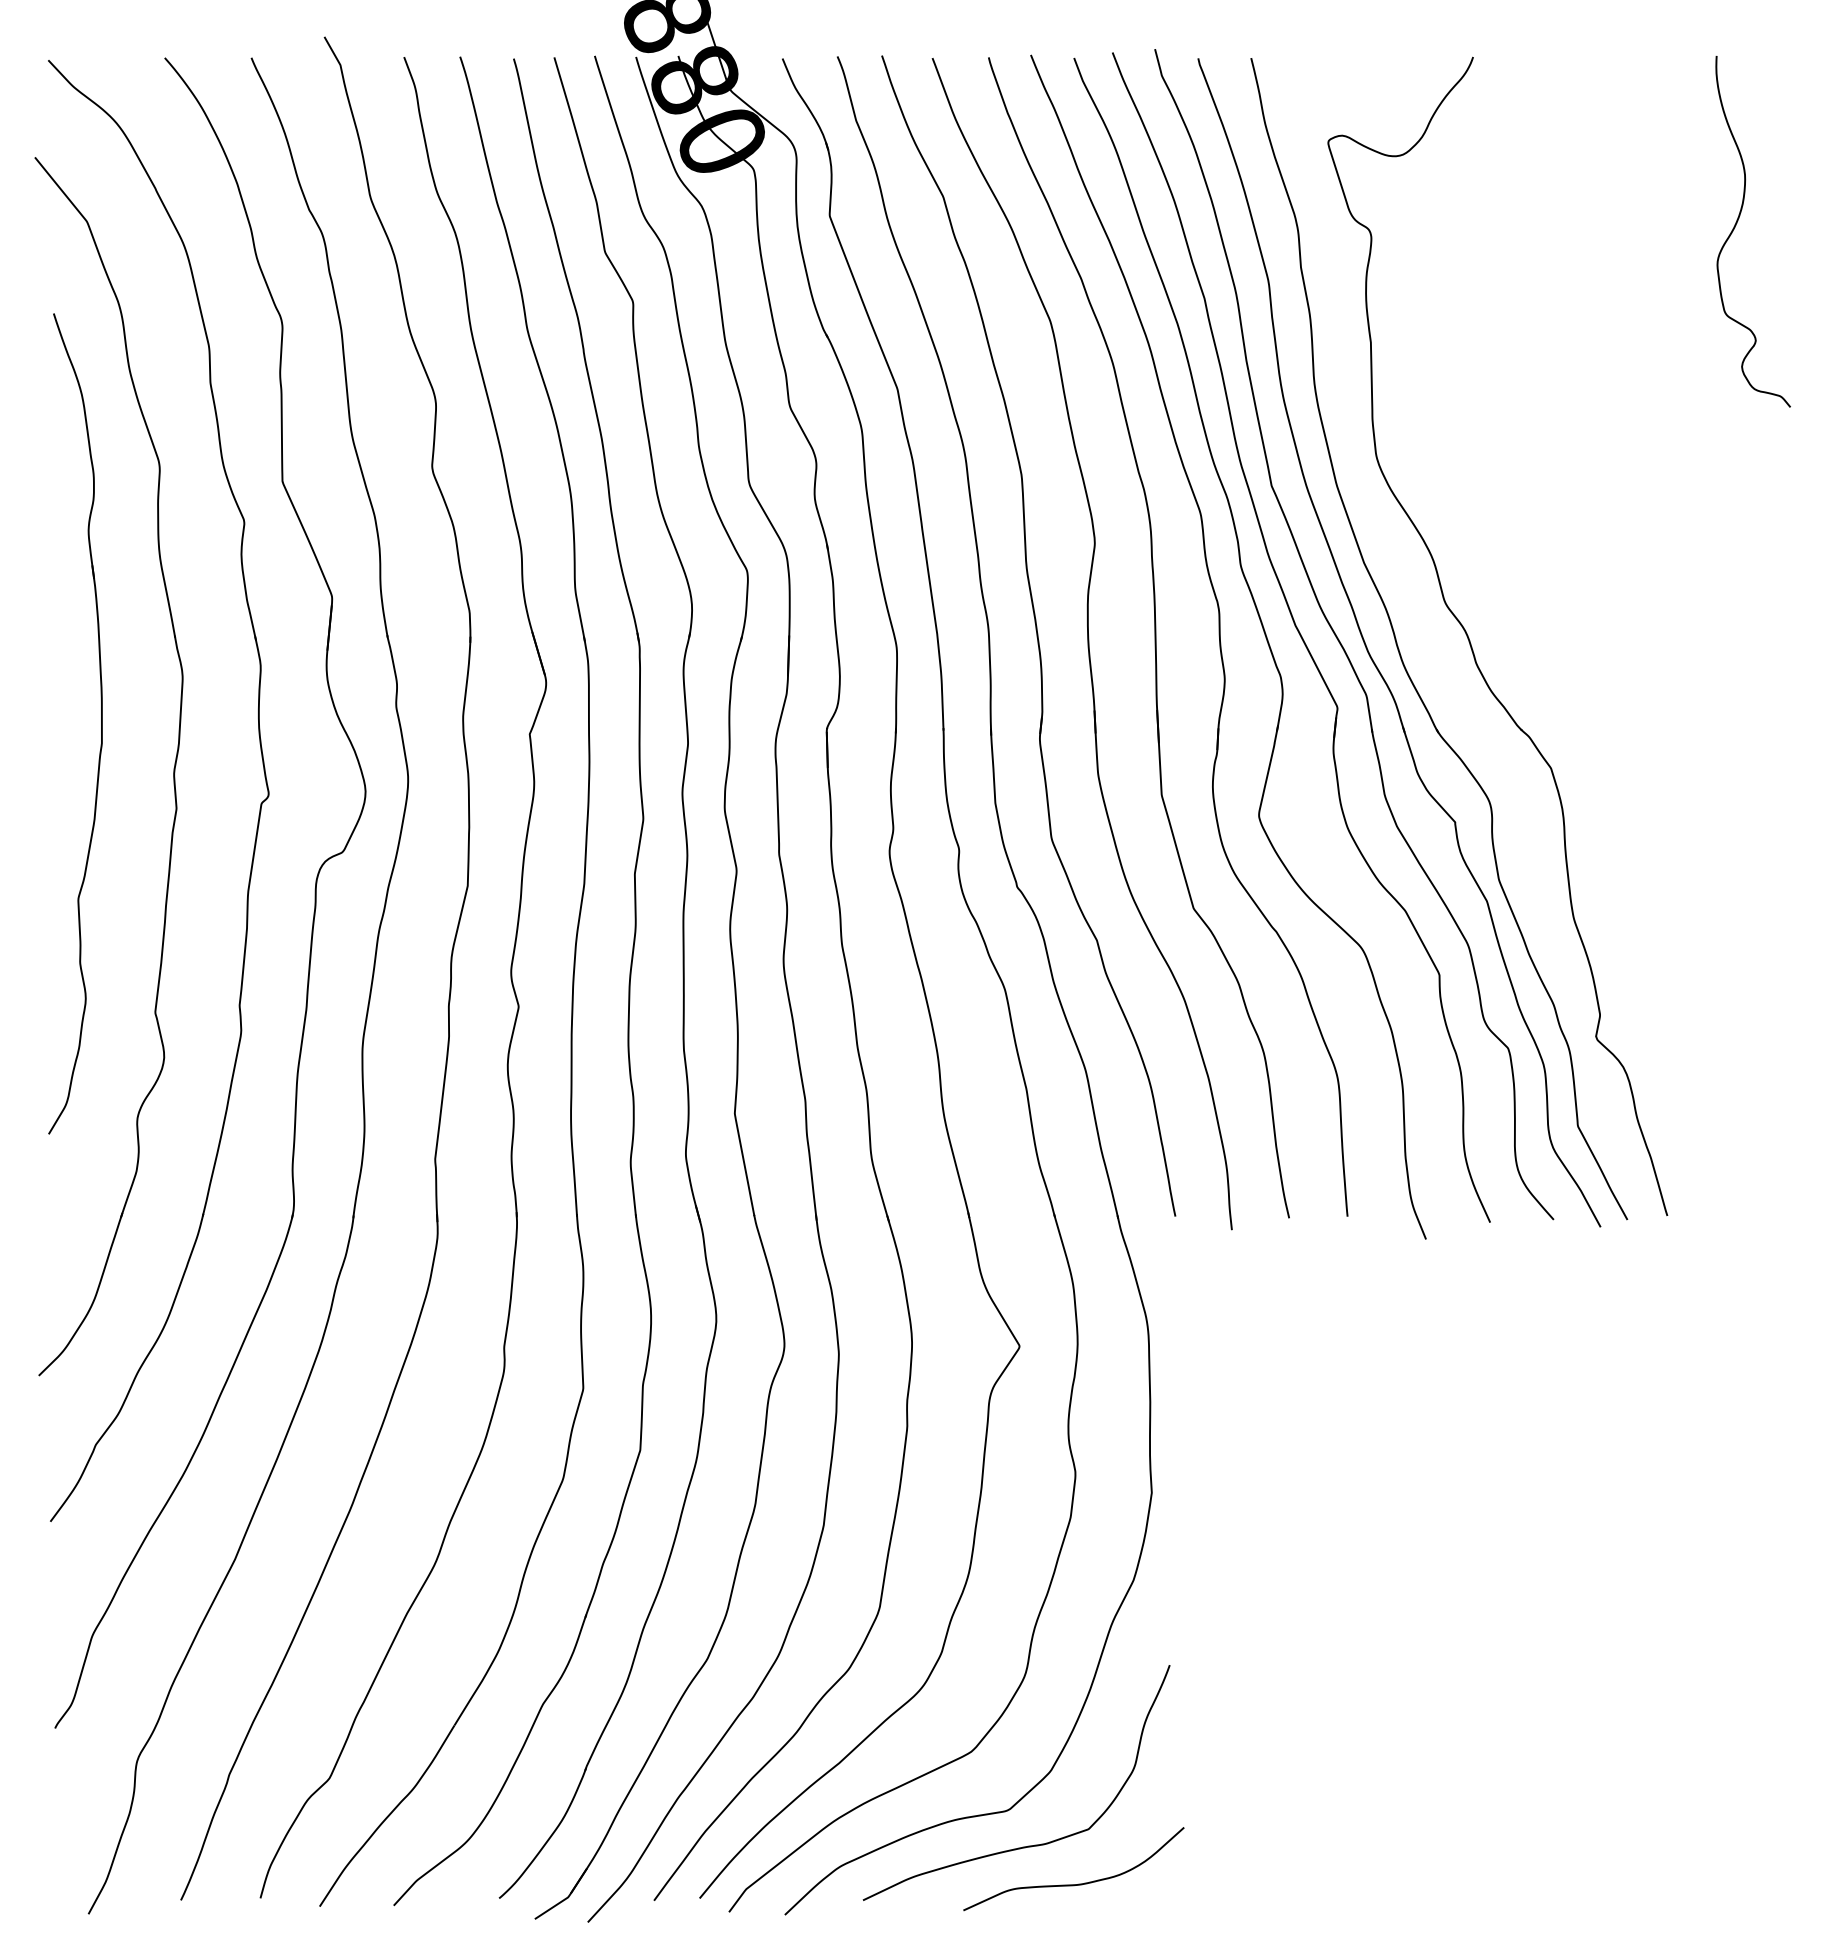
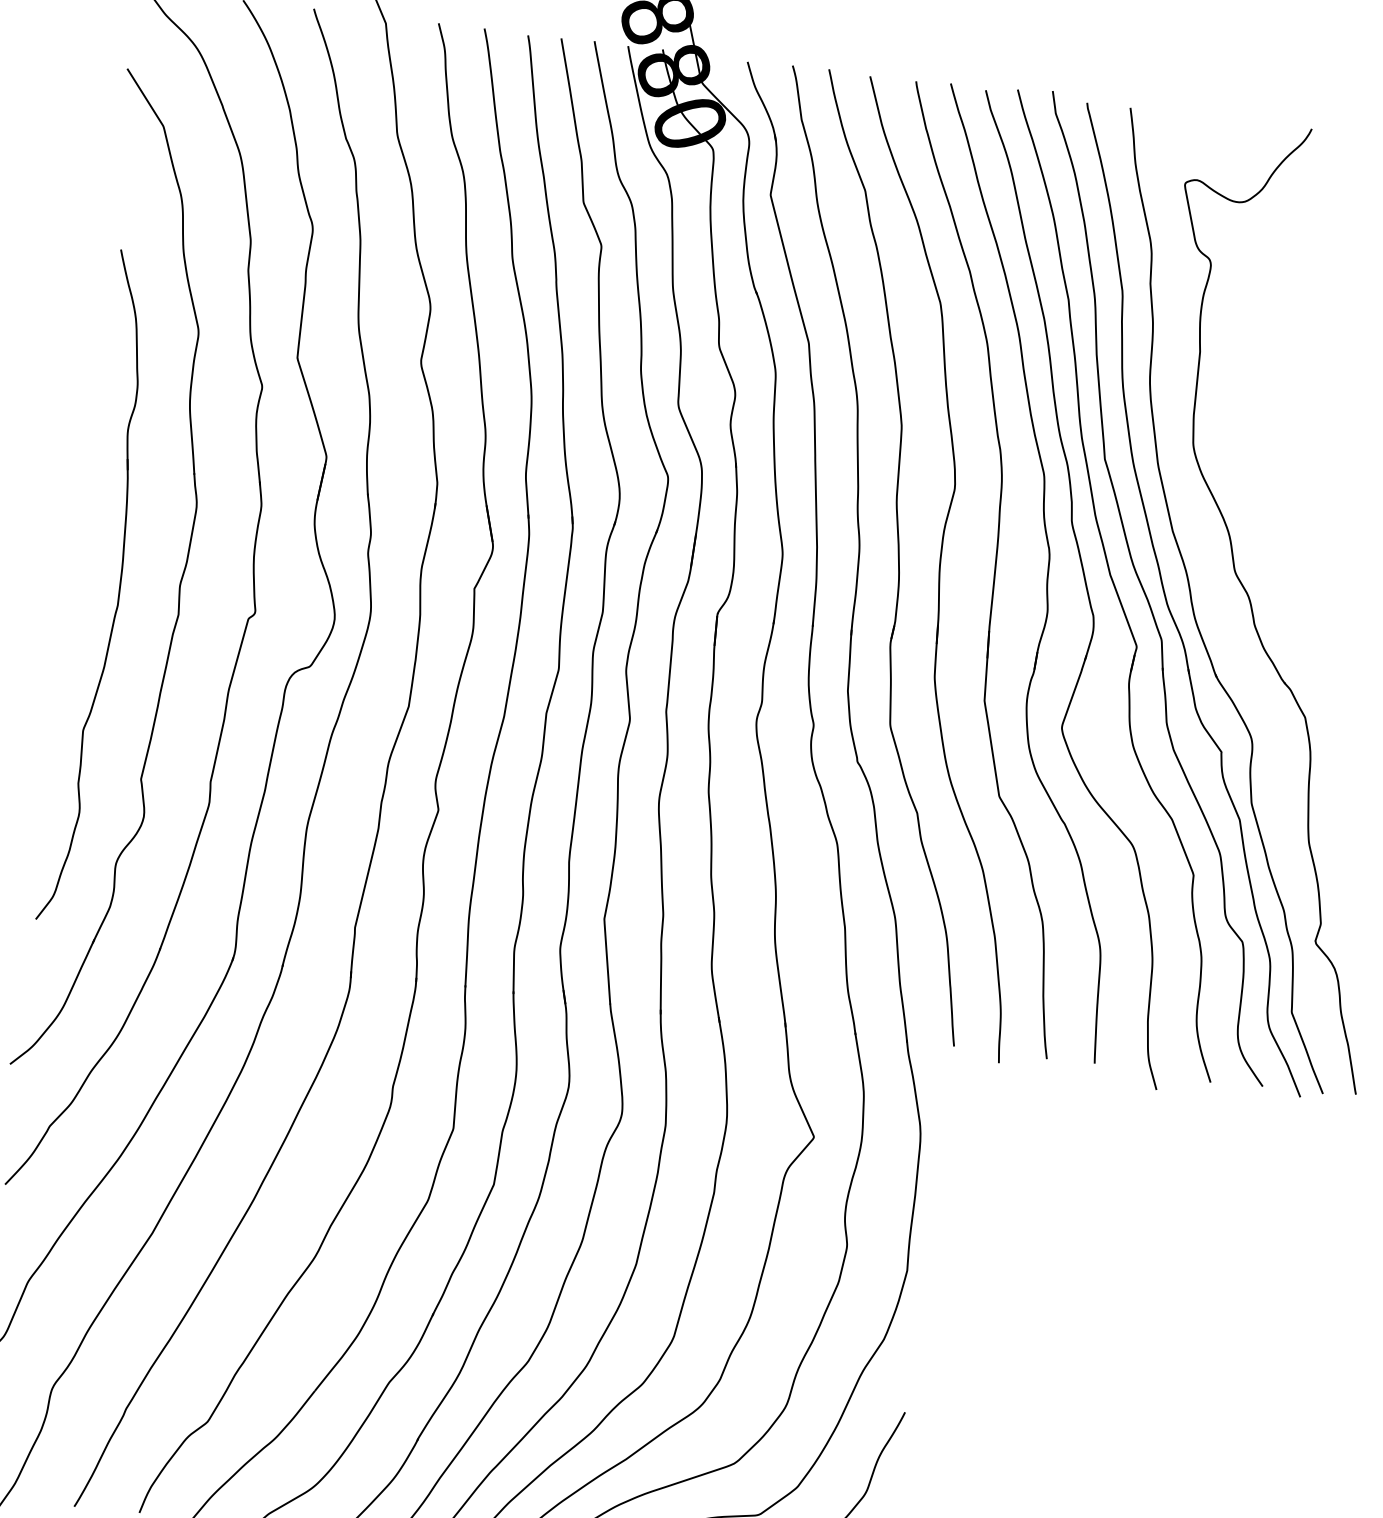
part: (101, 723) -> (119, 589), moved

